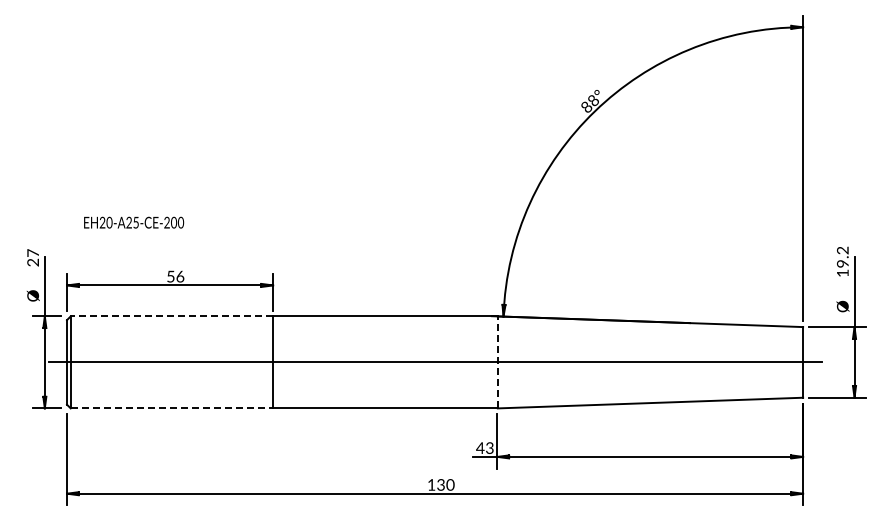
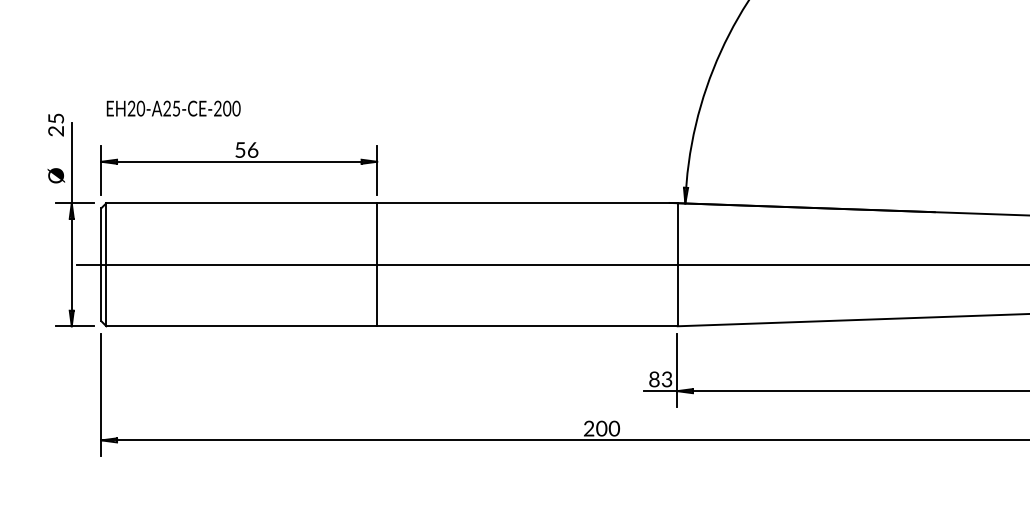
text: (134, 222) -> (174, 108), moved
text: (33, 252) -> (56, 117), 27 -> 25
line: (171, 316) -> (241, 203), dashed -> solid
line: (497, 362) -> (677, 264), dashed -> solid
line: (172, 408) -> (242, 326), dashed -> solid
text: (480, 447) -> (654, 378), 43 -> 83
text: (436, 484) -> (595, 428), 130 -> 200

